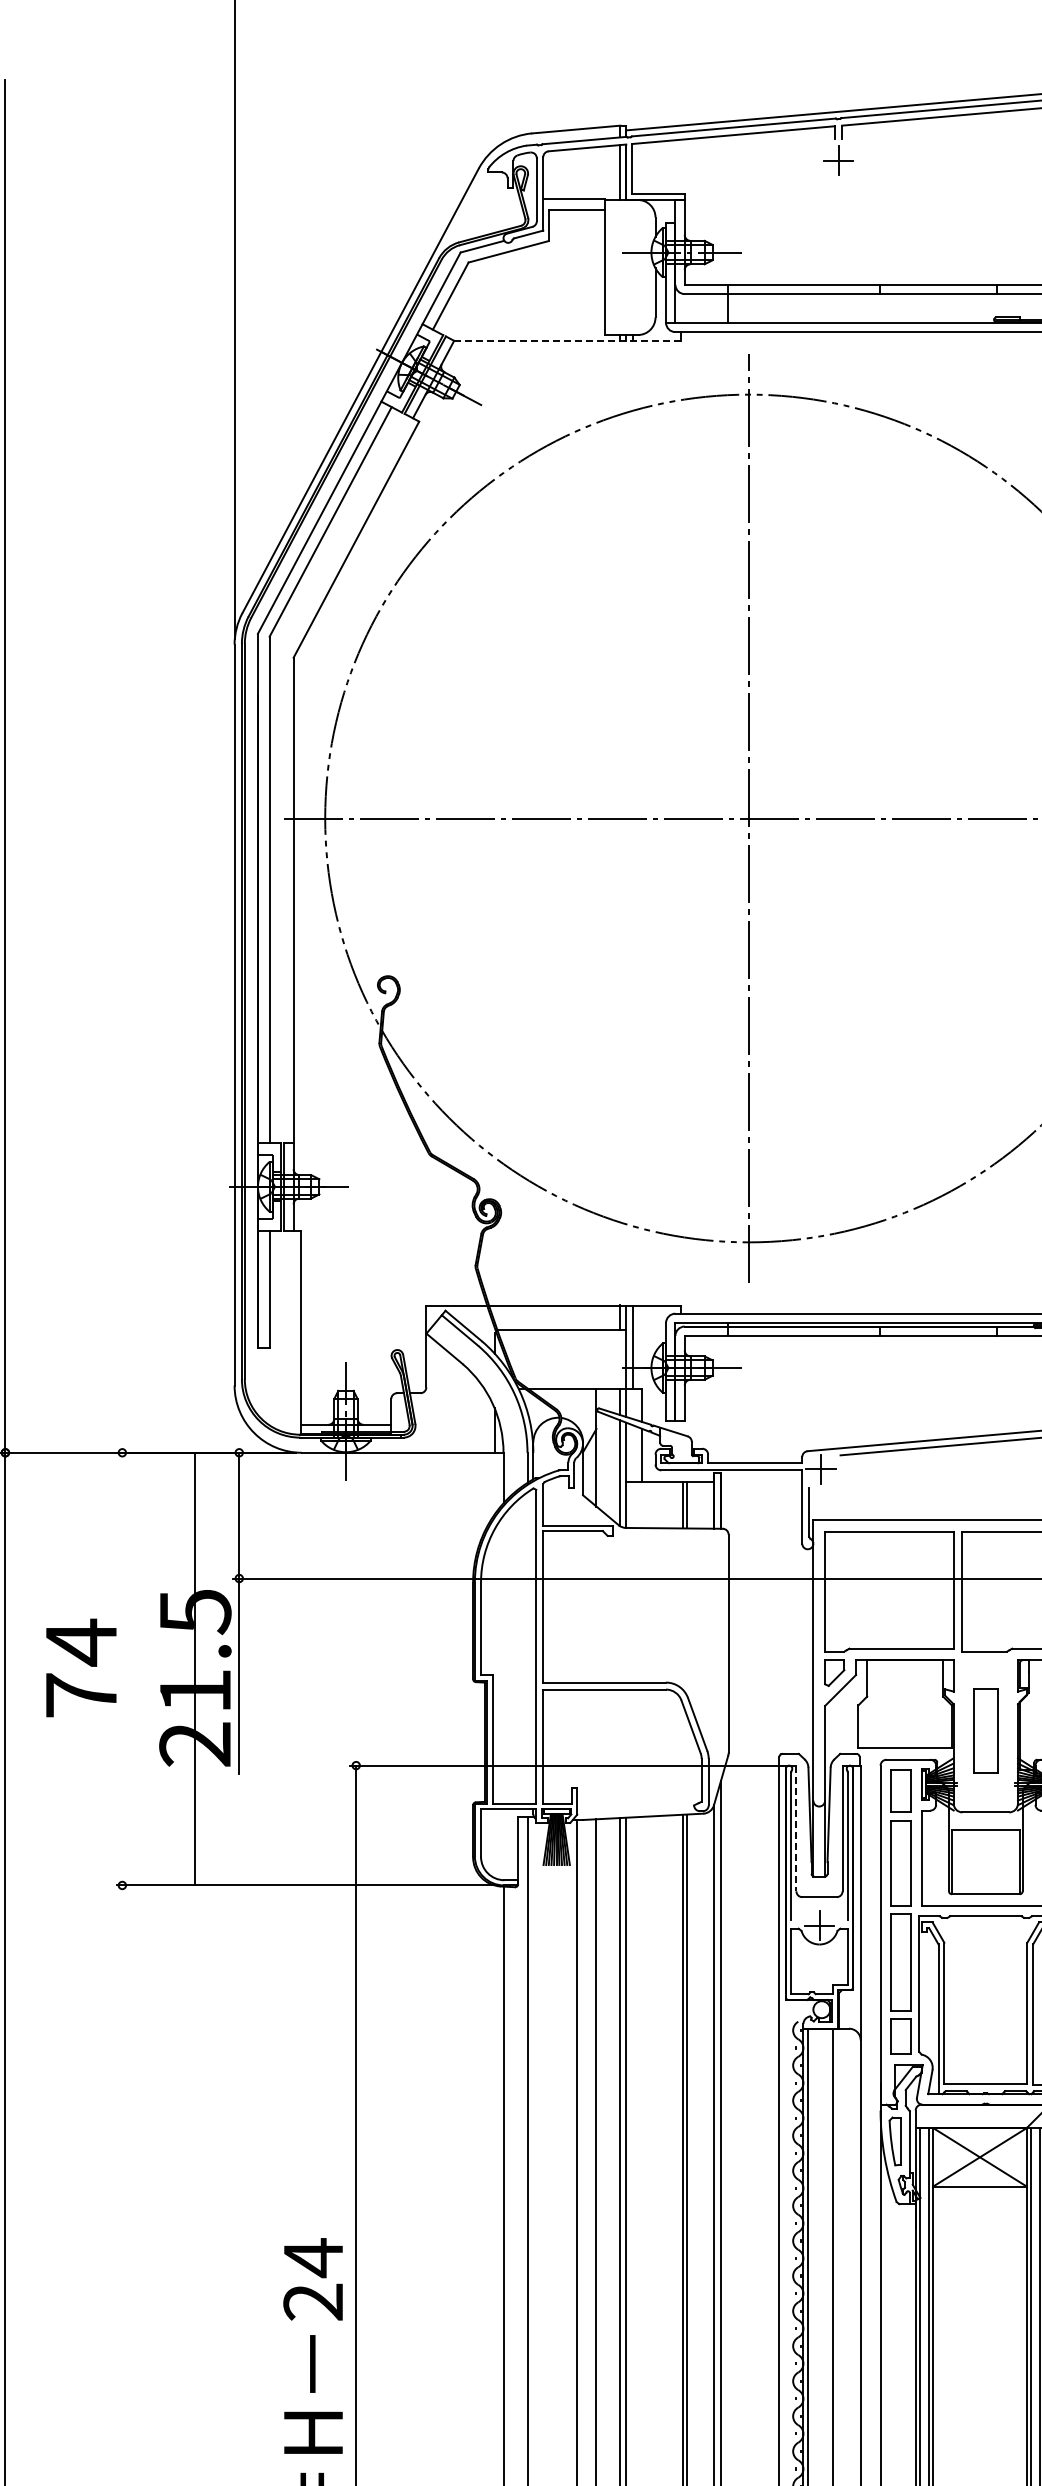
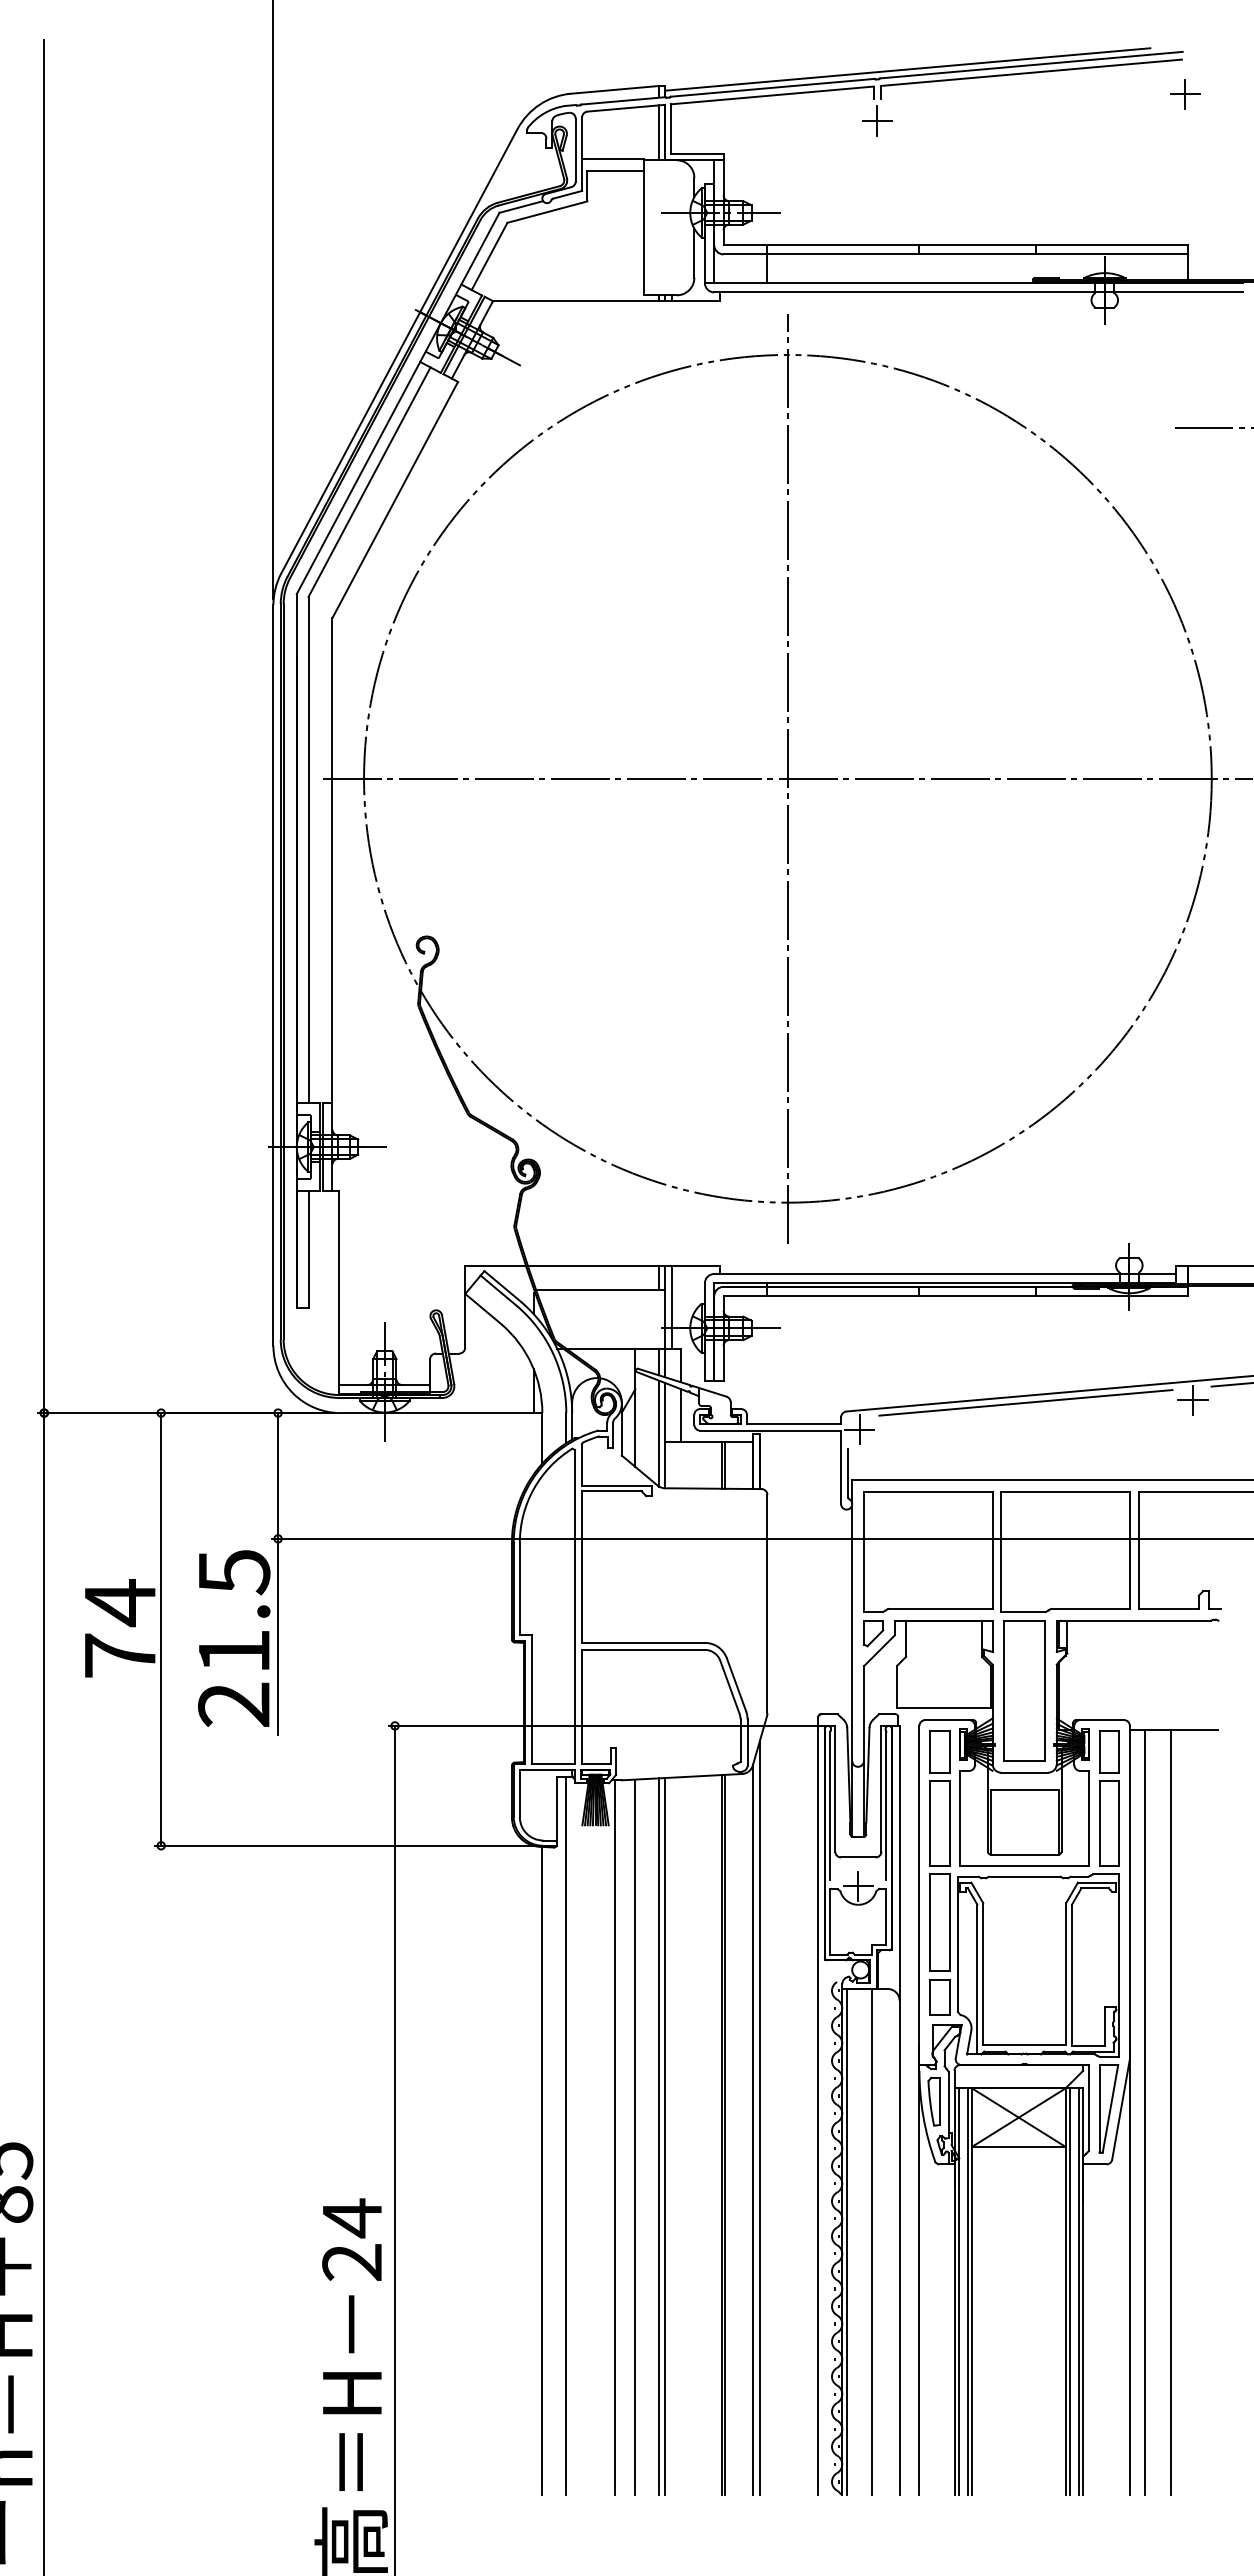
line: (567, 341) -> (606, 301), dashed -> solid
line: (195, 1669) -> (161, 1629), moved
part: (985, 1730) -> (1024, 1690), size x1.67
line: (796, 1828) -> (835, 1788), dashed -> solid

